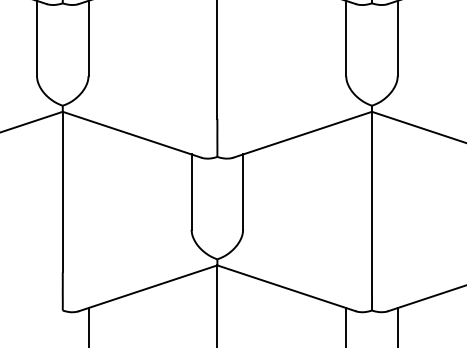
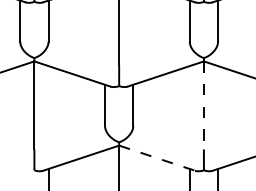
line: (371, 192) -> (203, 105), solid -> dashed
line: (287, 288) -> (157, 158), solid -> dashed

